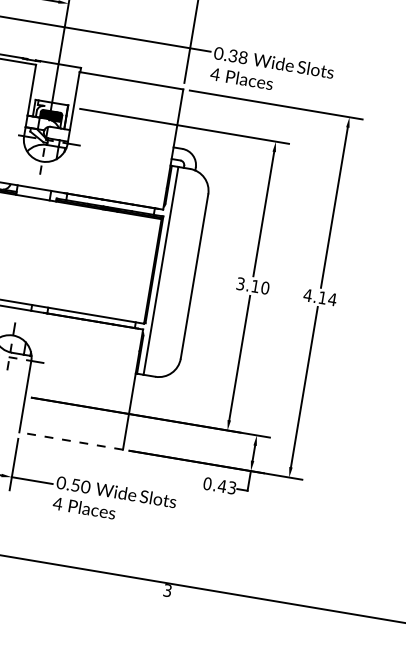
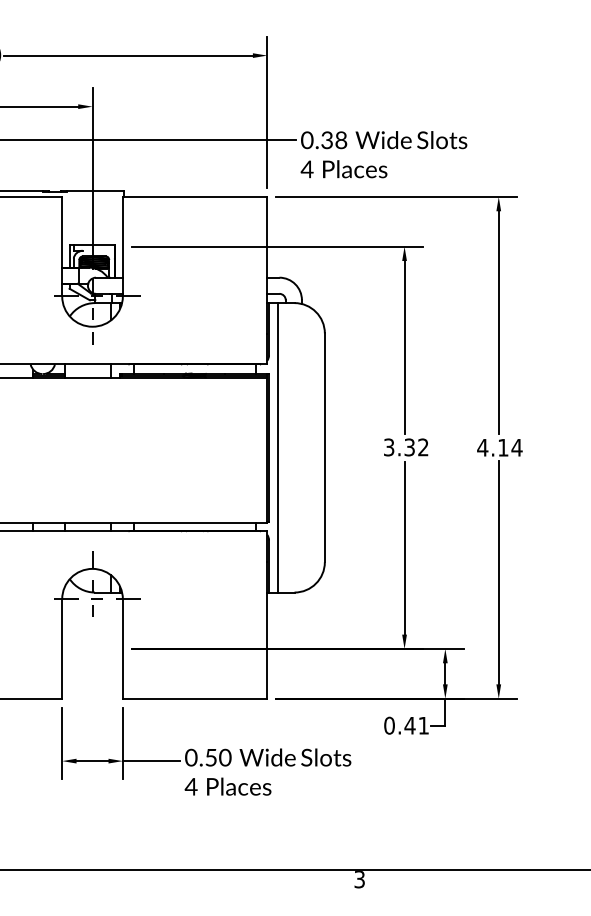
text: (260, 287) -> (416, 447), 3.10 -> 3.32
line: (70, 440) -> (194, 698), dashed -> solid
text: (231, 487) -> (423, 725), 0.43 -> 0.41

